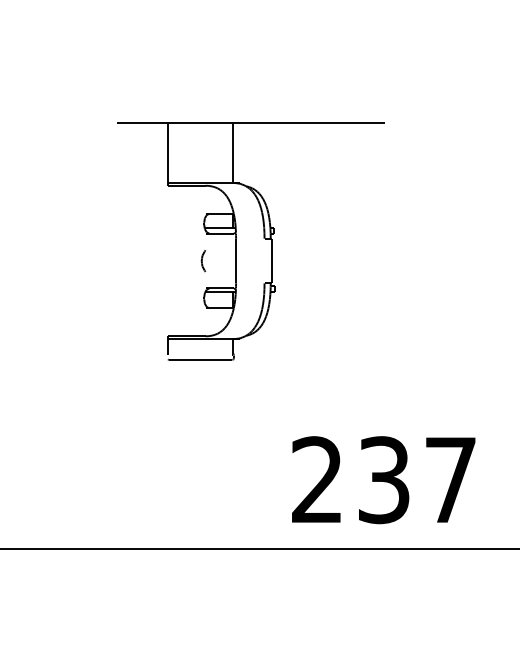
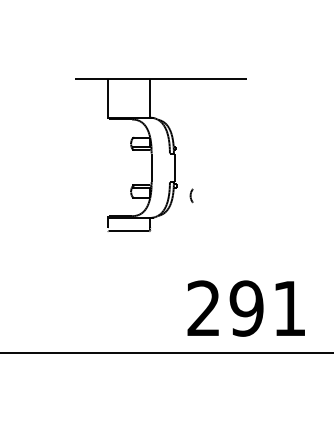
part: (203, 260) -> (191, 195), moved
text: (416, 479) -> (267, 308), 237 -> 291

